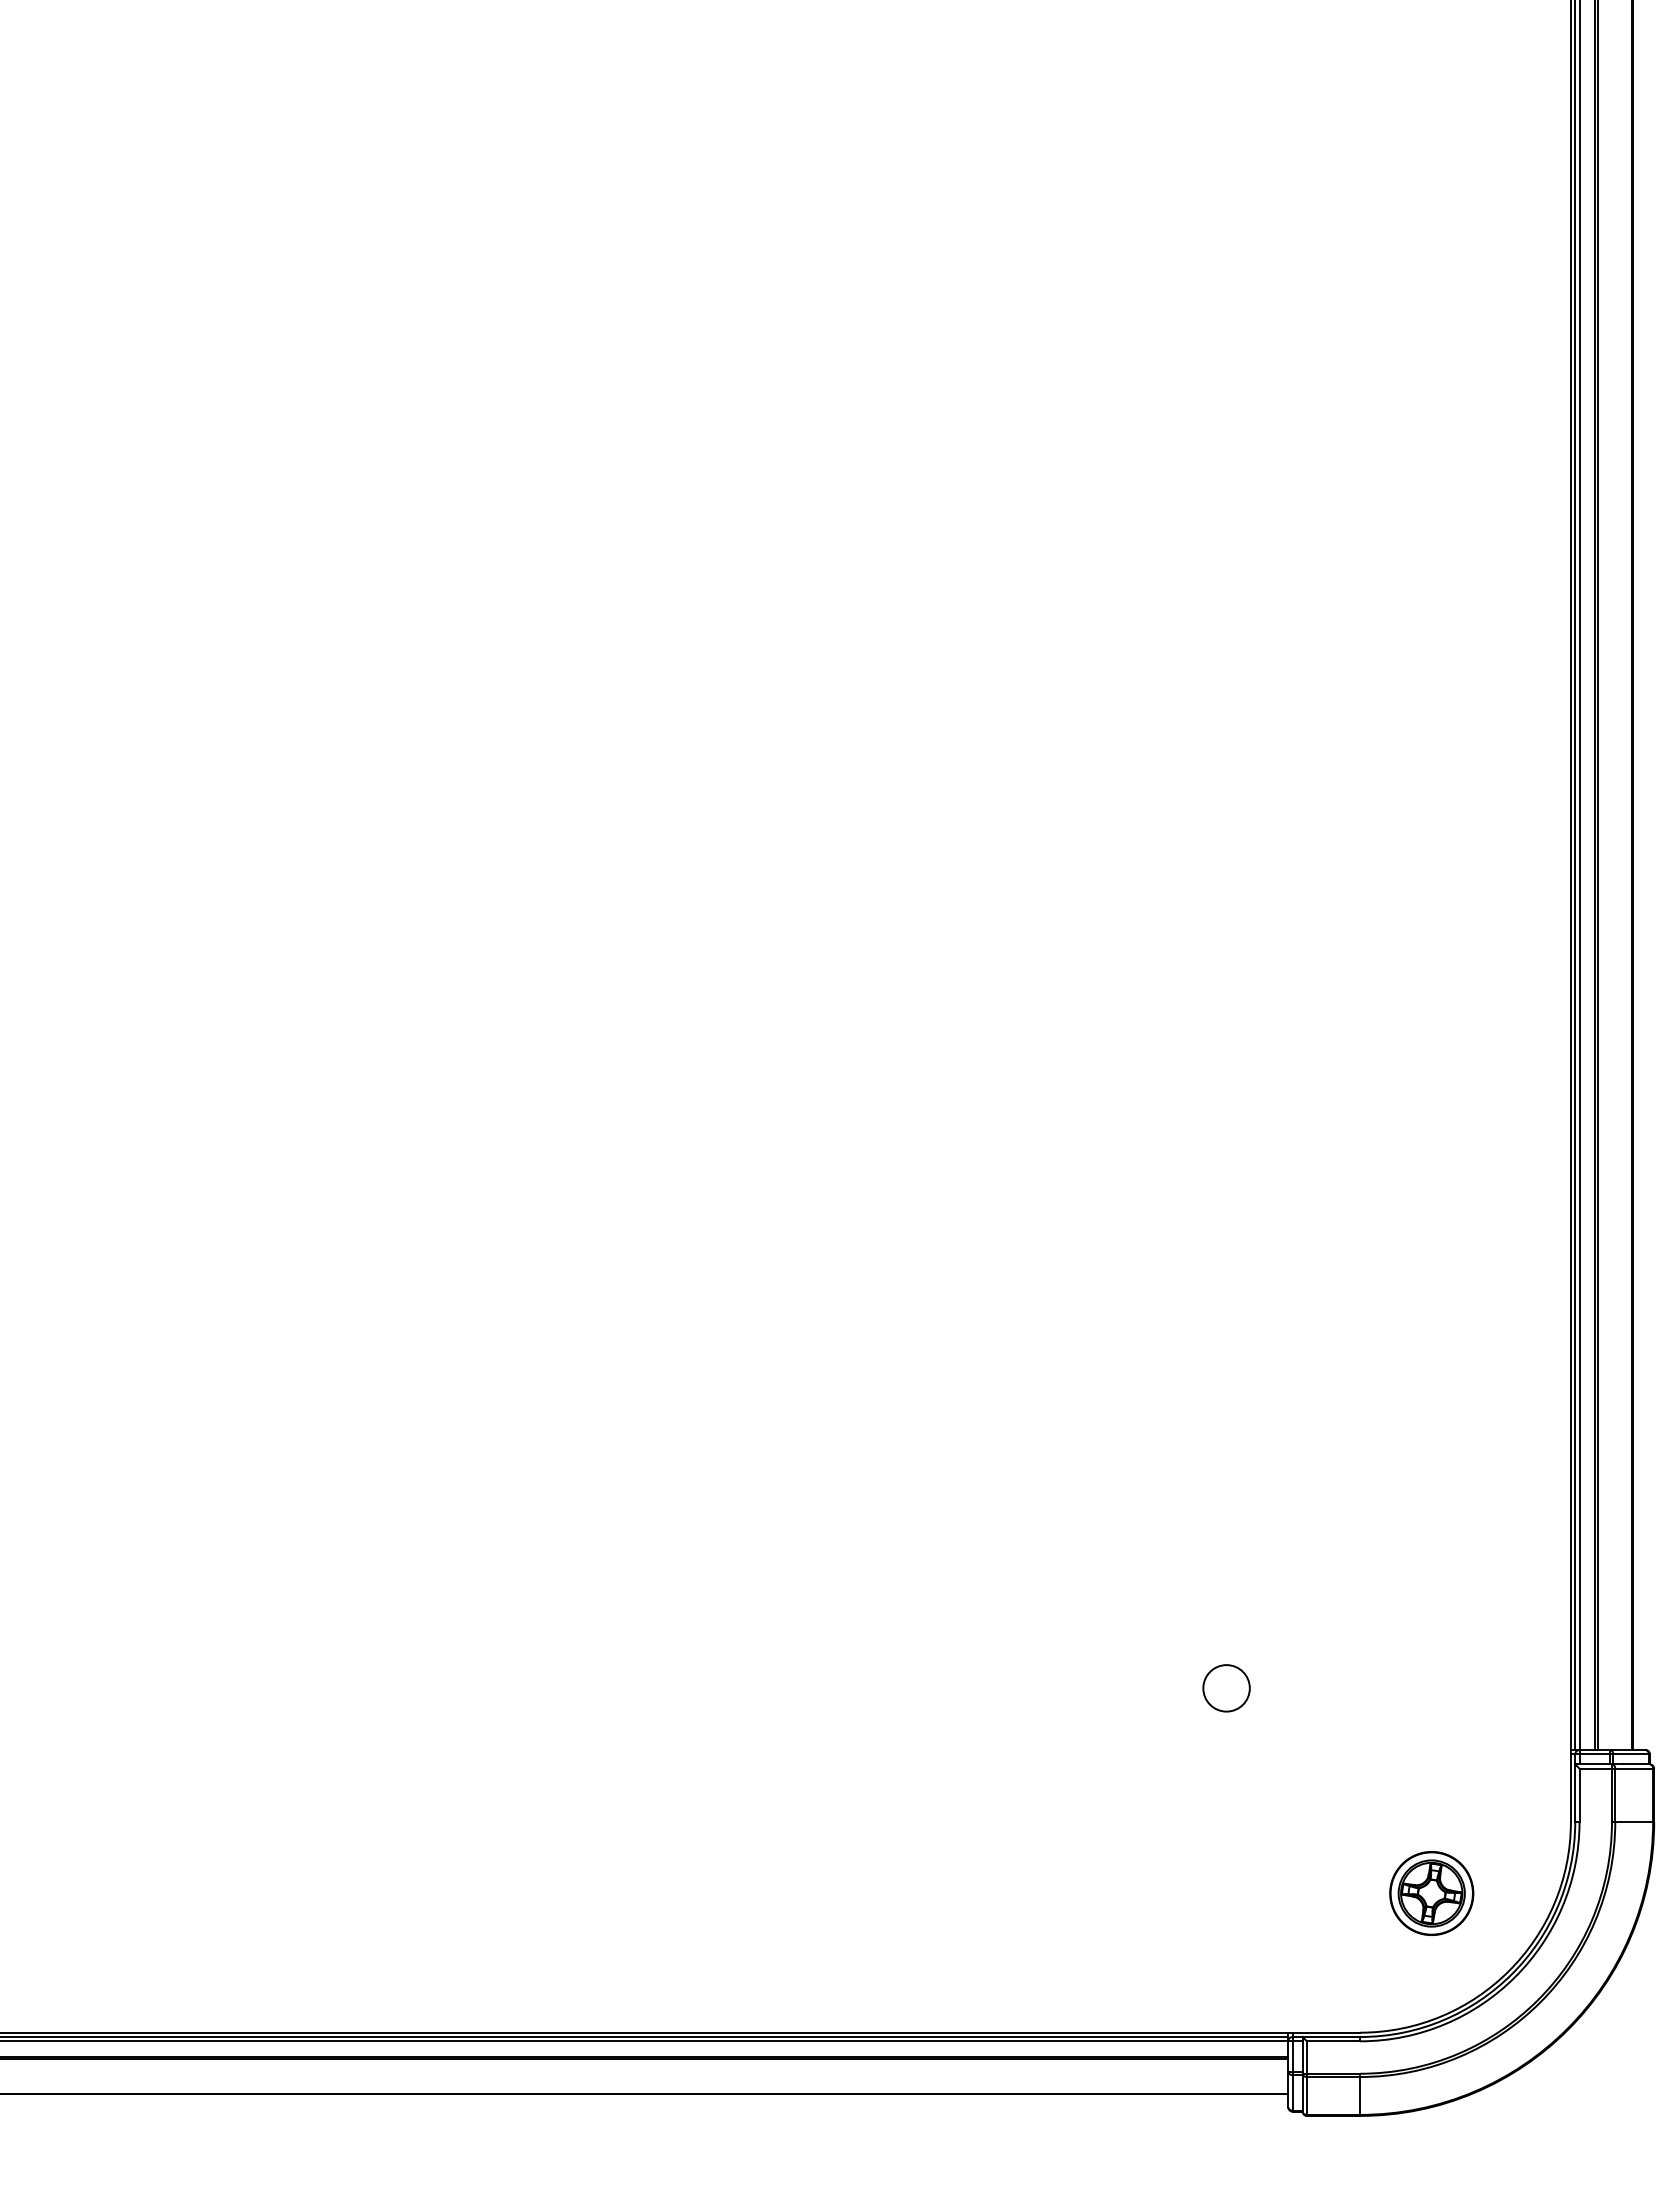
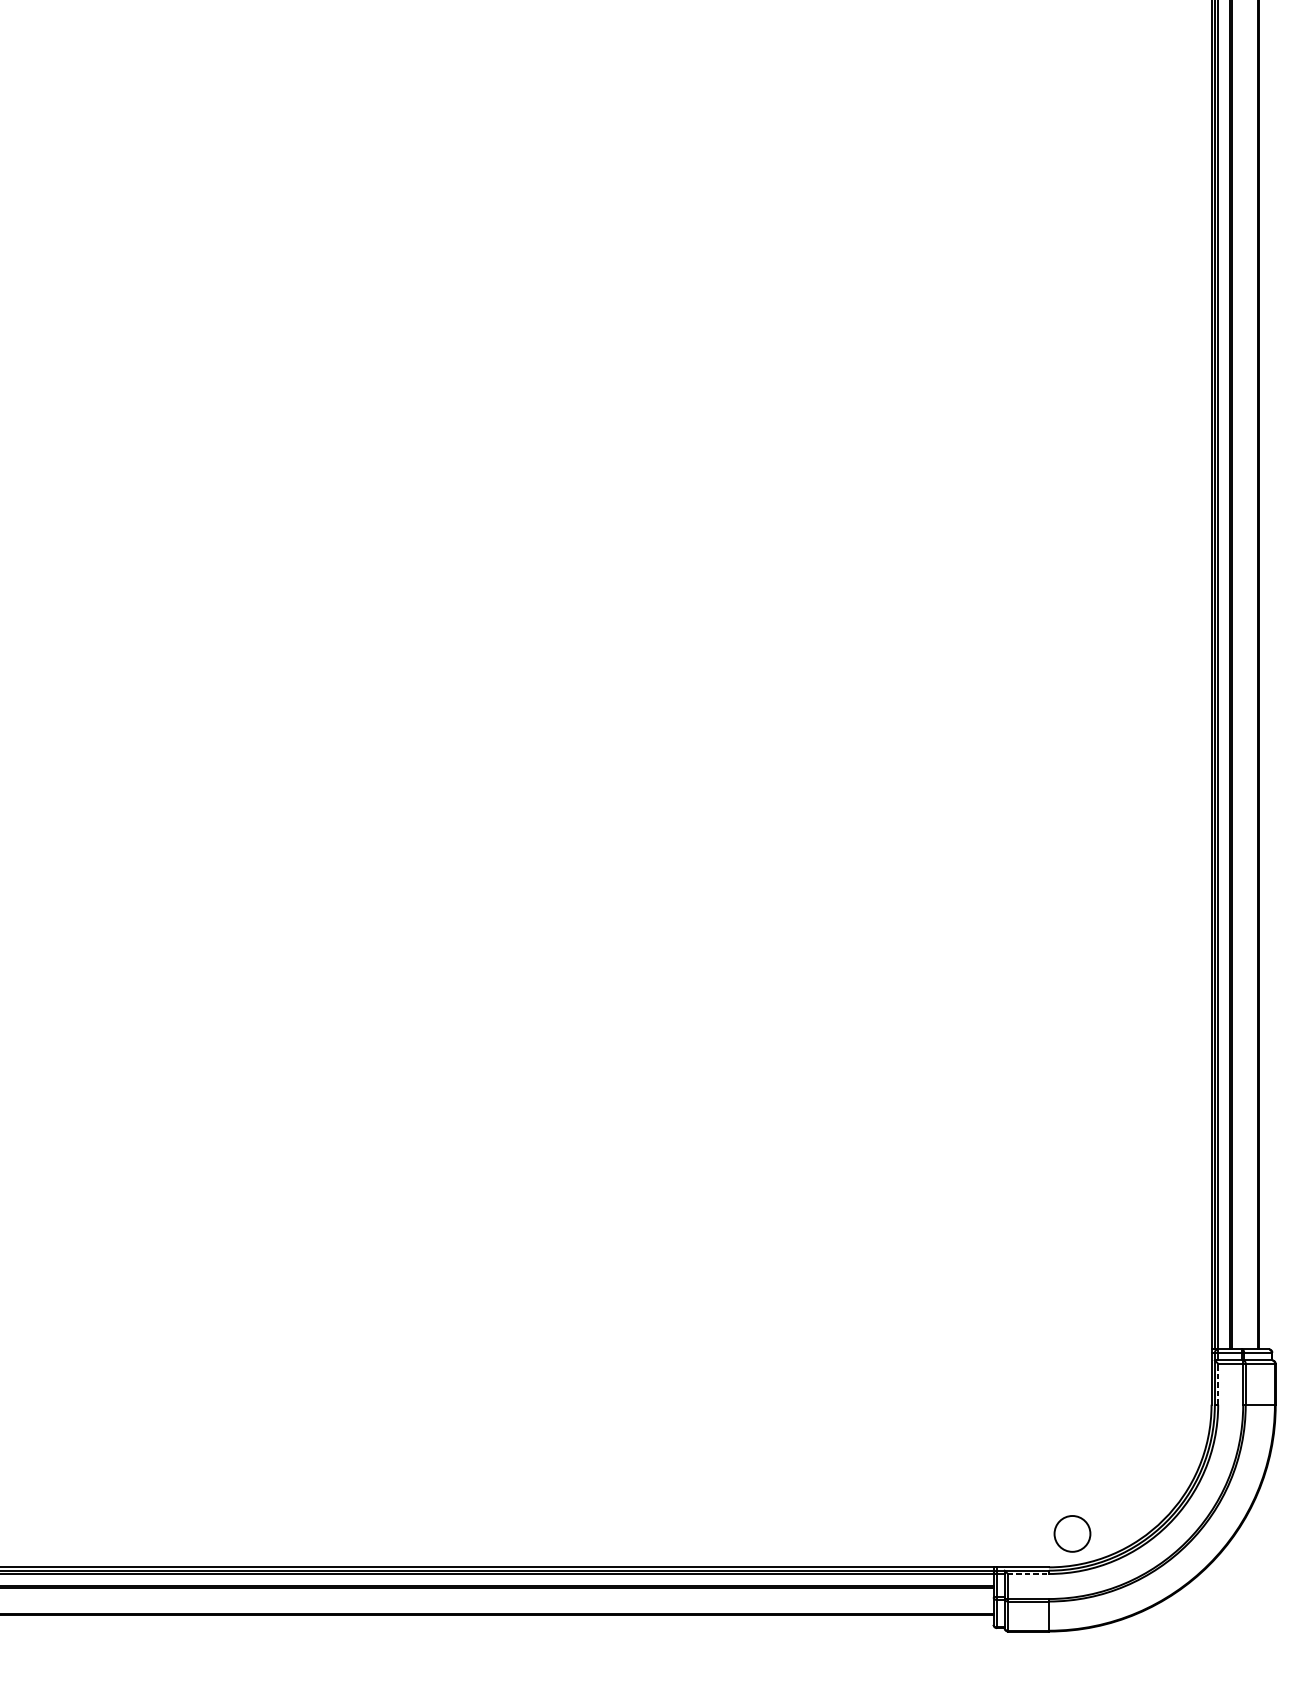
circle: (1226, 1688) -> (1072, 1534), moved
line: (1579, 1795) -> (1218, 1384), solid -> dashed
part: (1431, 1893) -> (1104, 1460), removed
line: (1333, 2041) -> (1028, 1574), solid -> dashed

